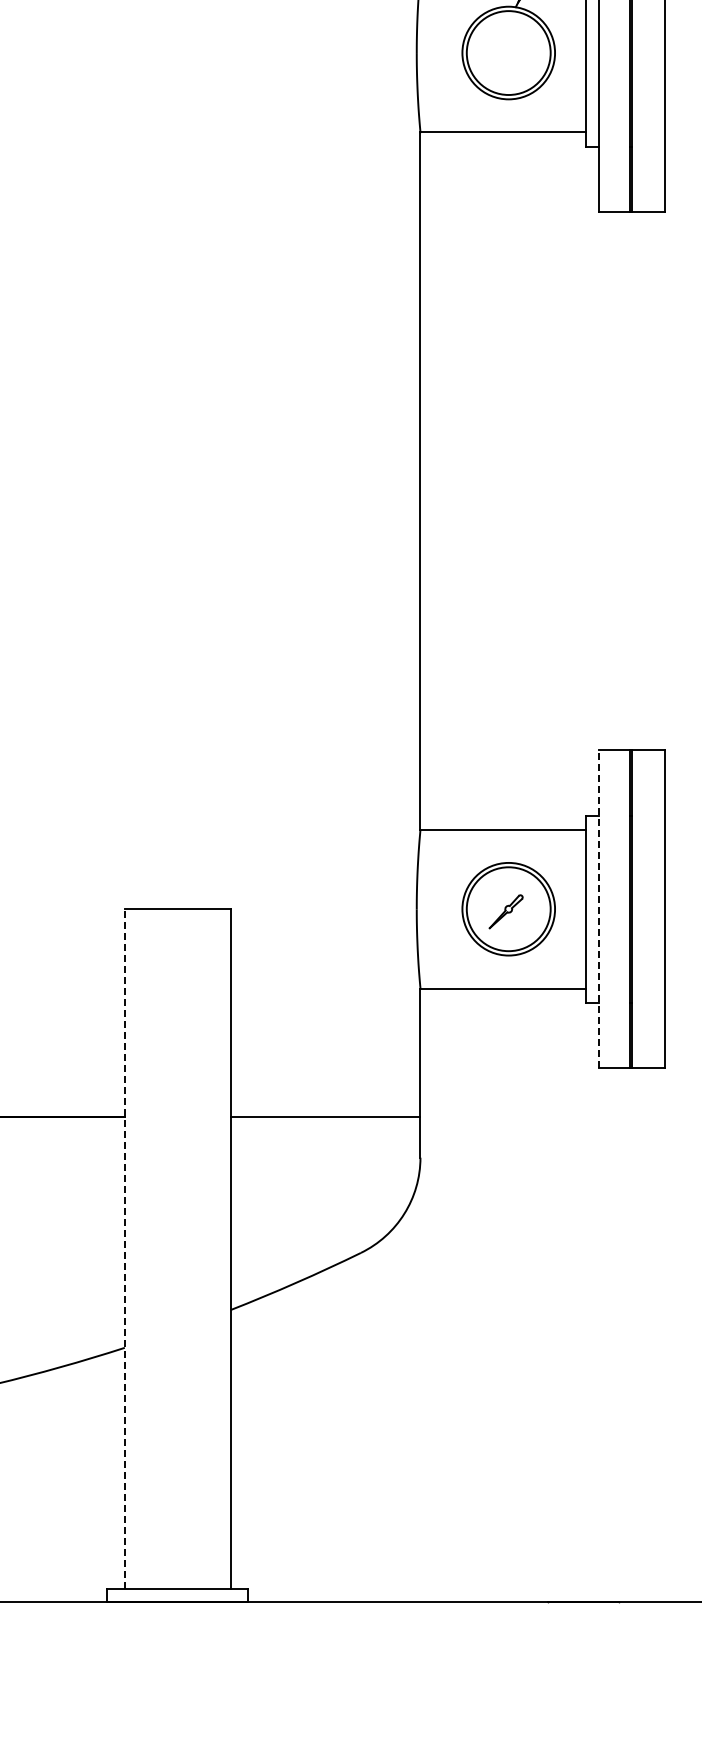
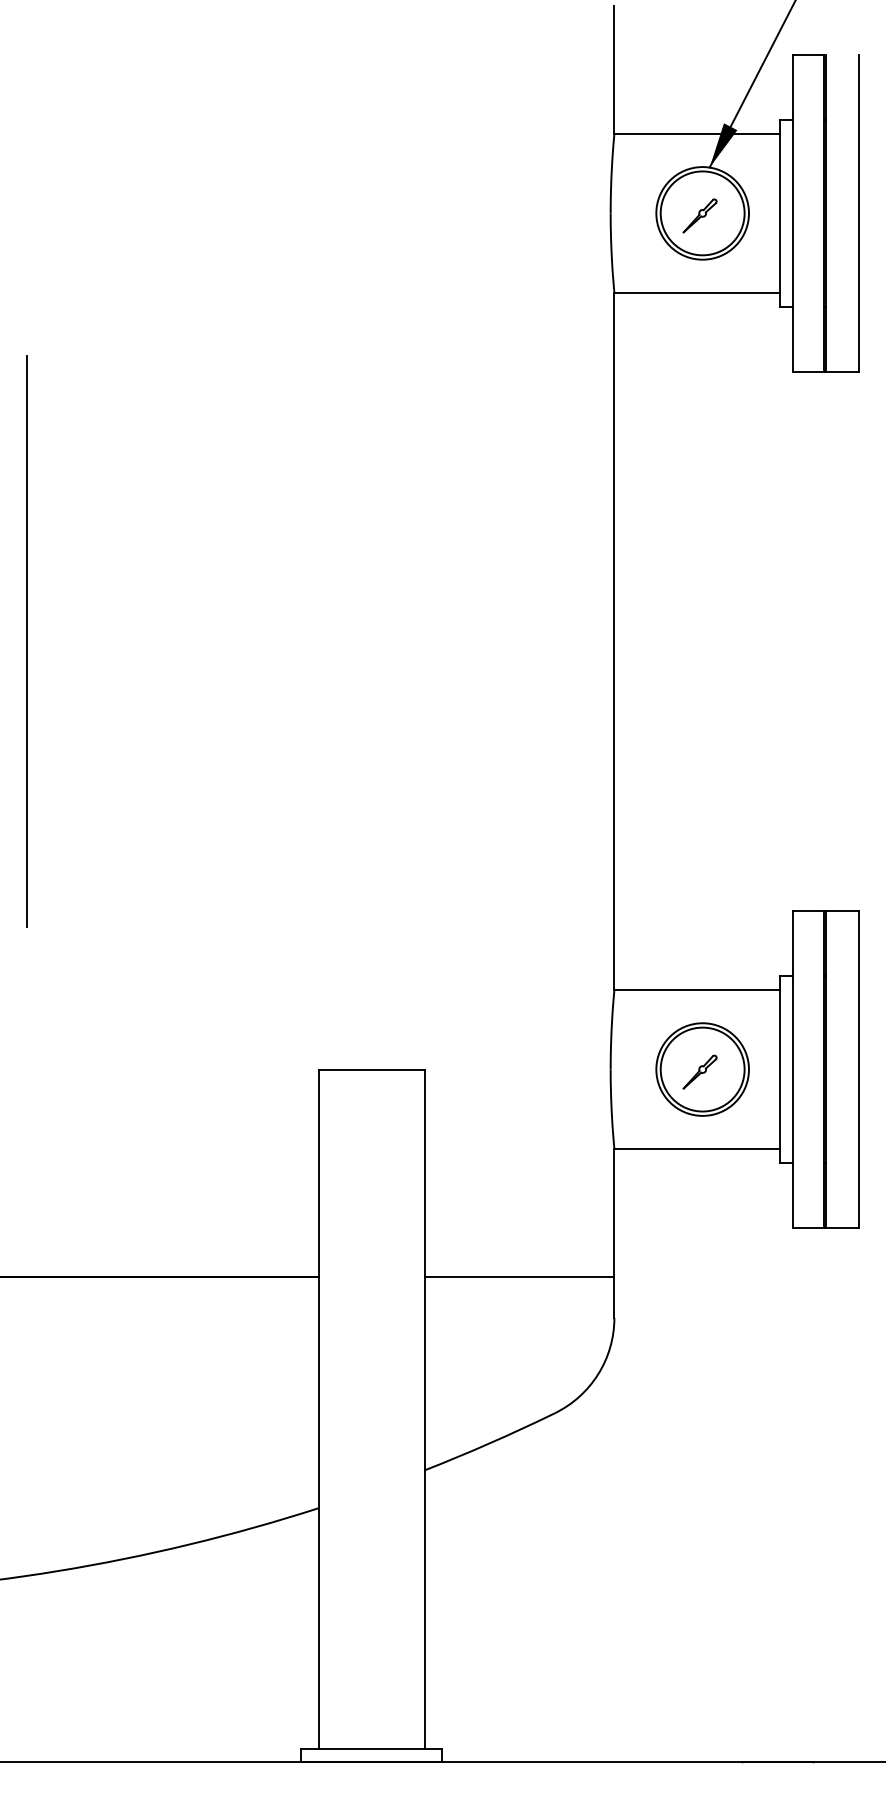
part: (505, 55) -> (699, 215), added
line: (599, 909) -> (793, 1069), dashed -> solid
line: (124, 1249) -> (318, 1409), dashed -> solid

